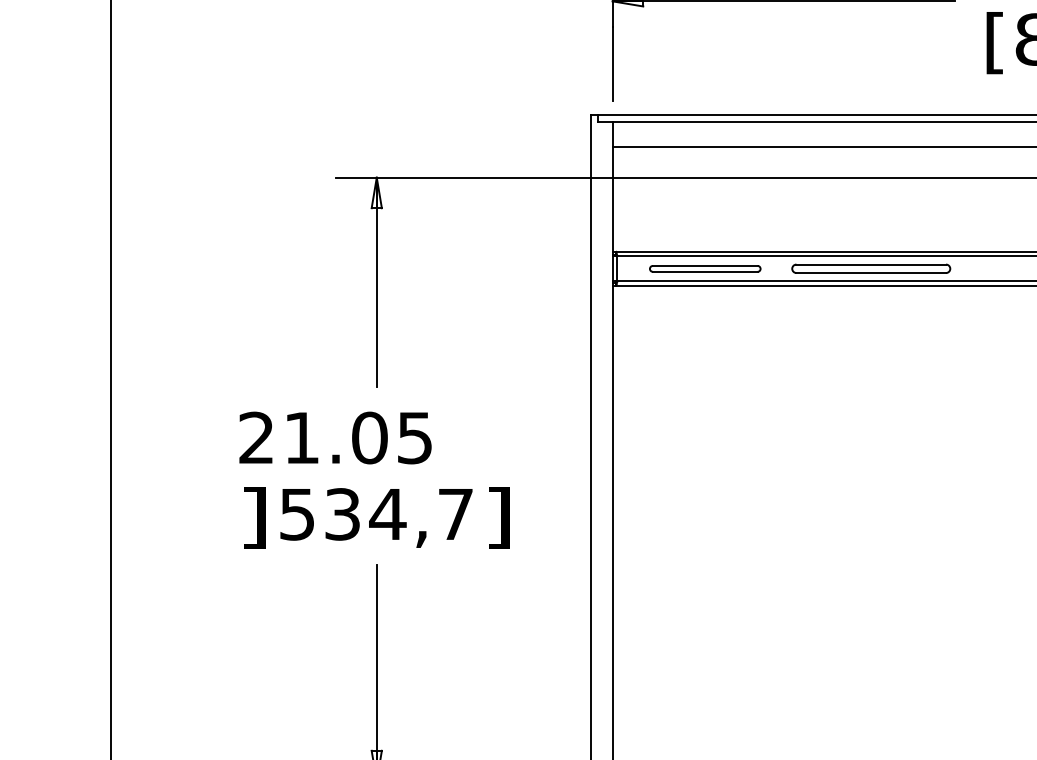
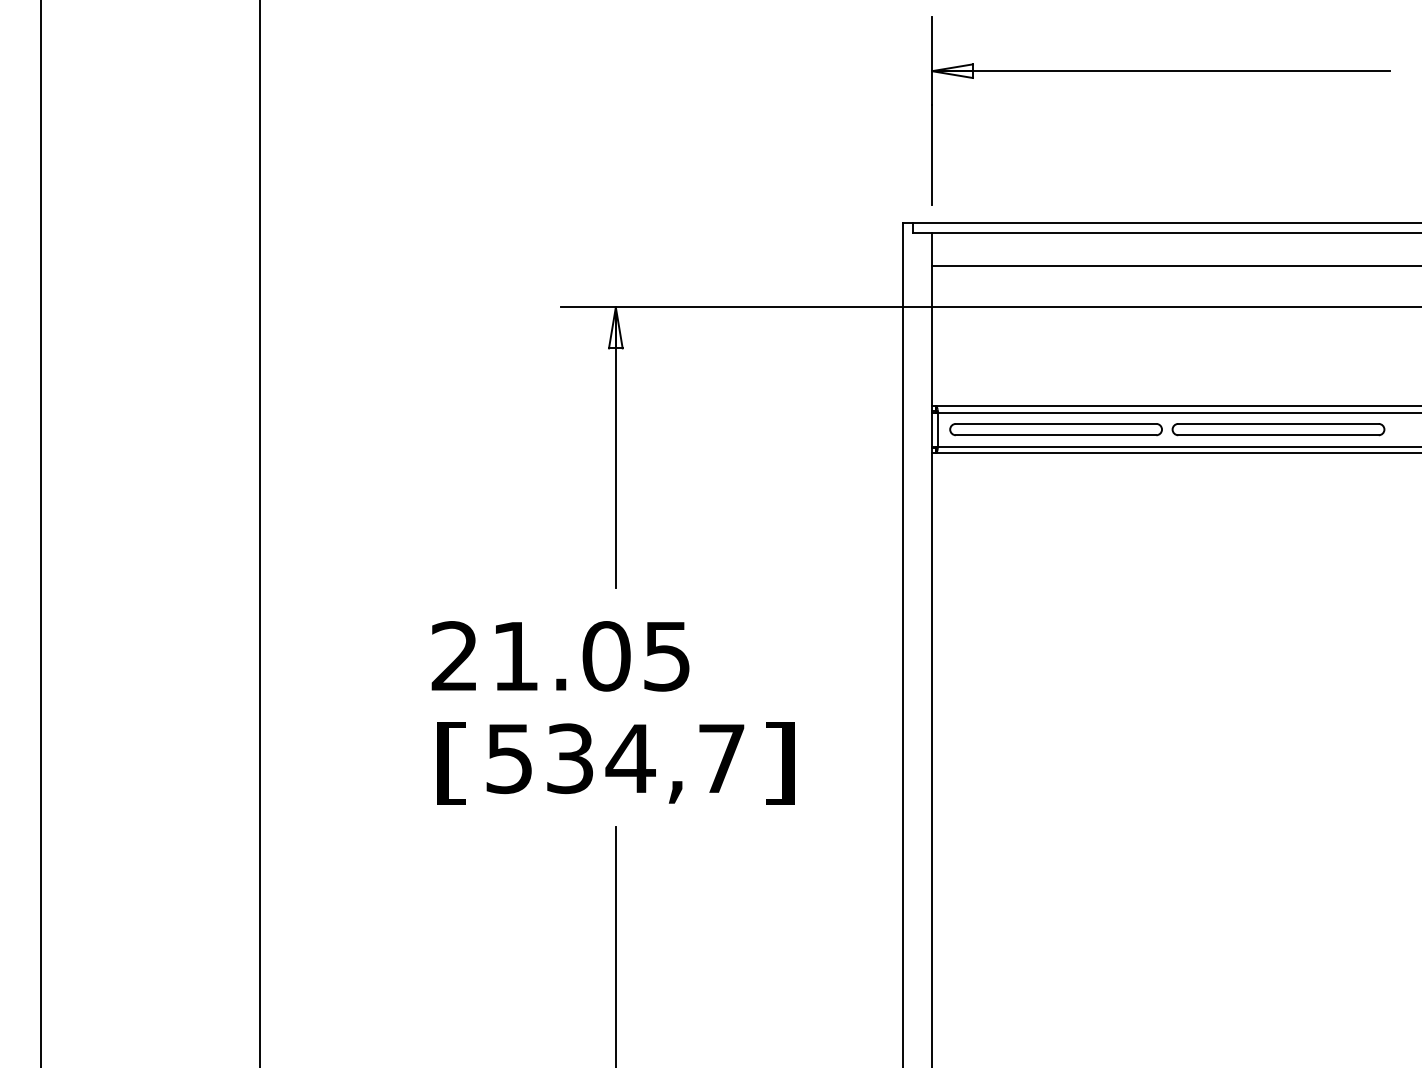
part: (704, 268) -> (1055, 429), size x1.43
text: (254, 517) -> (451, 763), ] -> [

